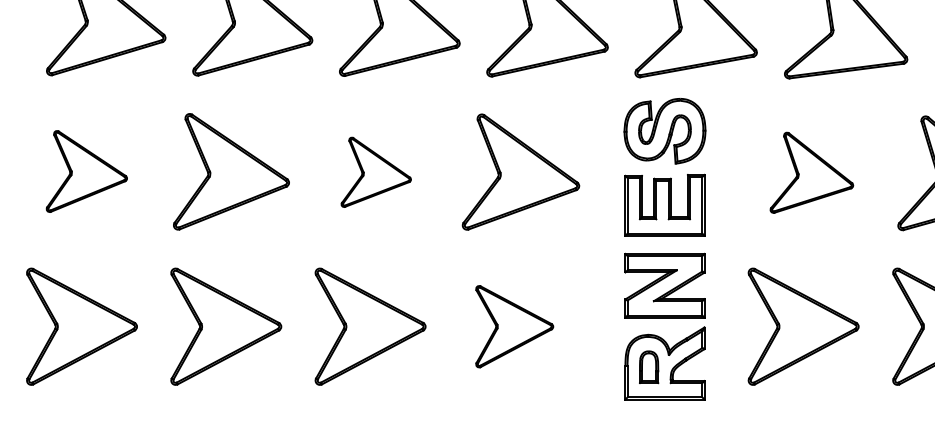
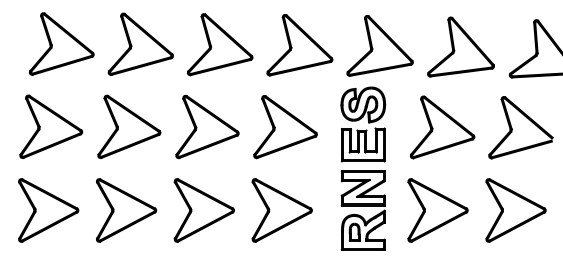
part: (87, 171) -> (51, 126), size x1.43
part: (376, 172) -> (207, 127), size x1.67
part: (811, 172) -> (442, 127), size x1.43
part: (513, 326) -> (281, 210), size x1.43

